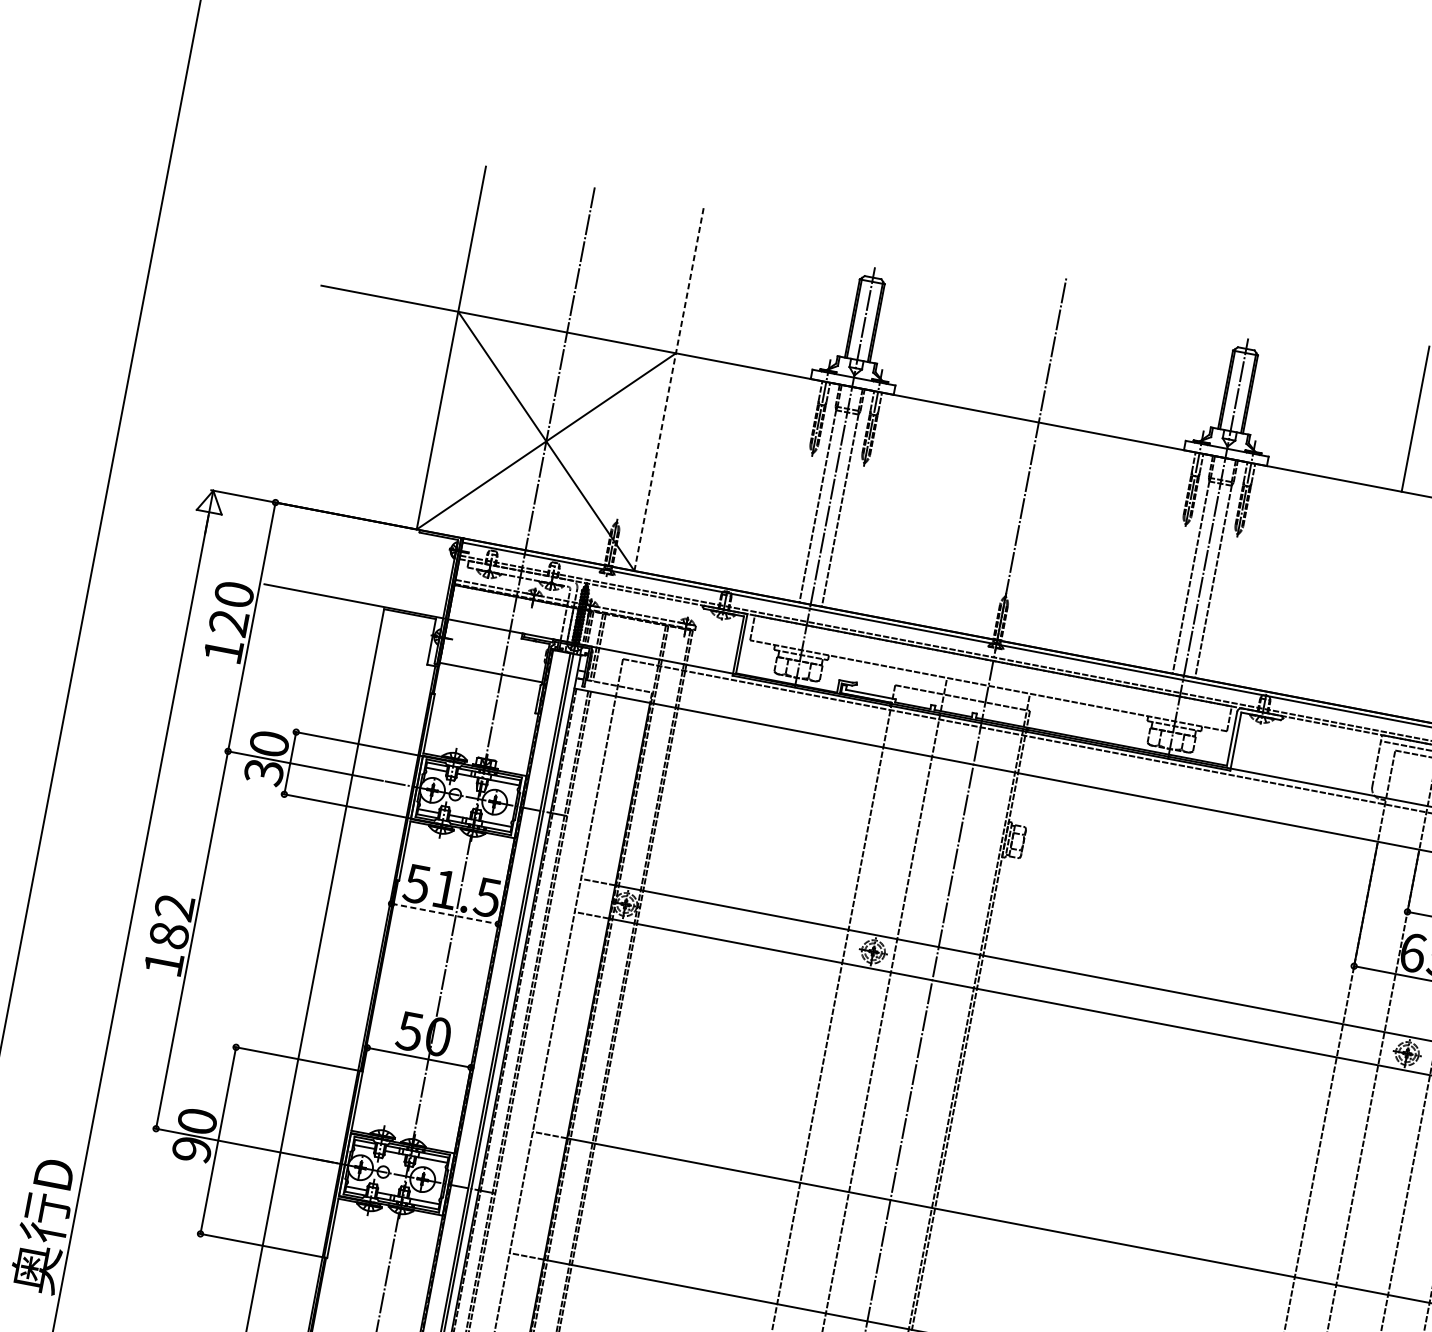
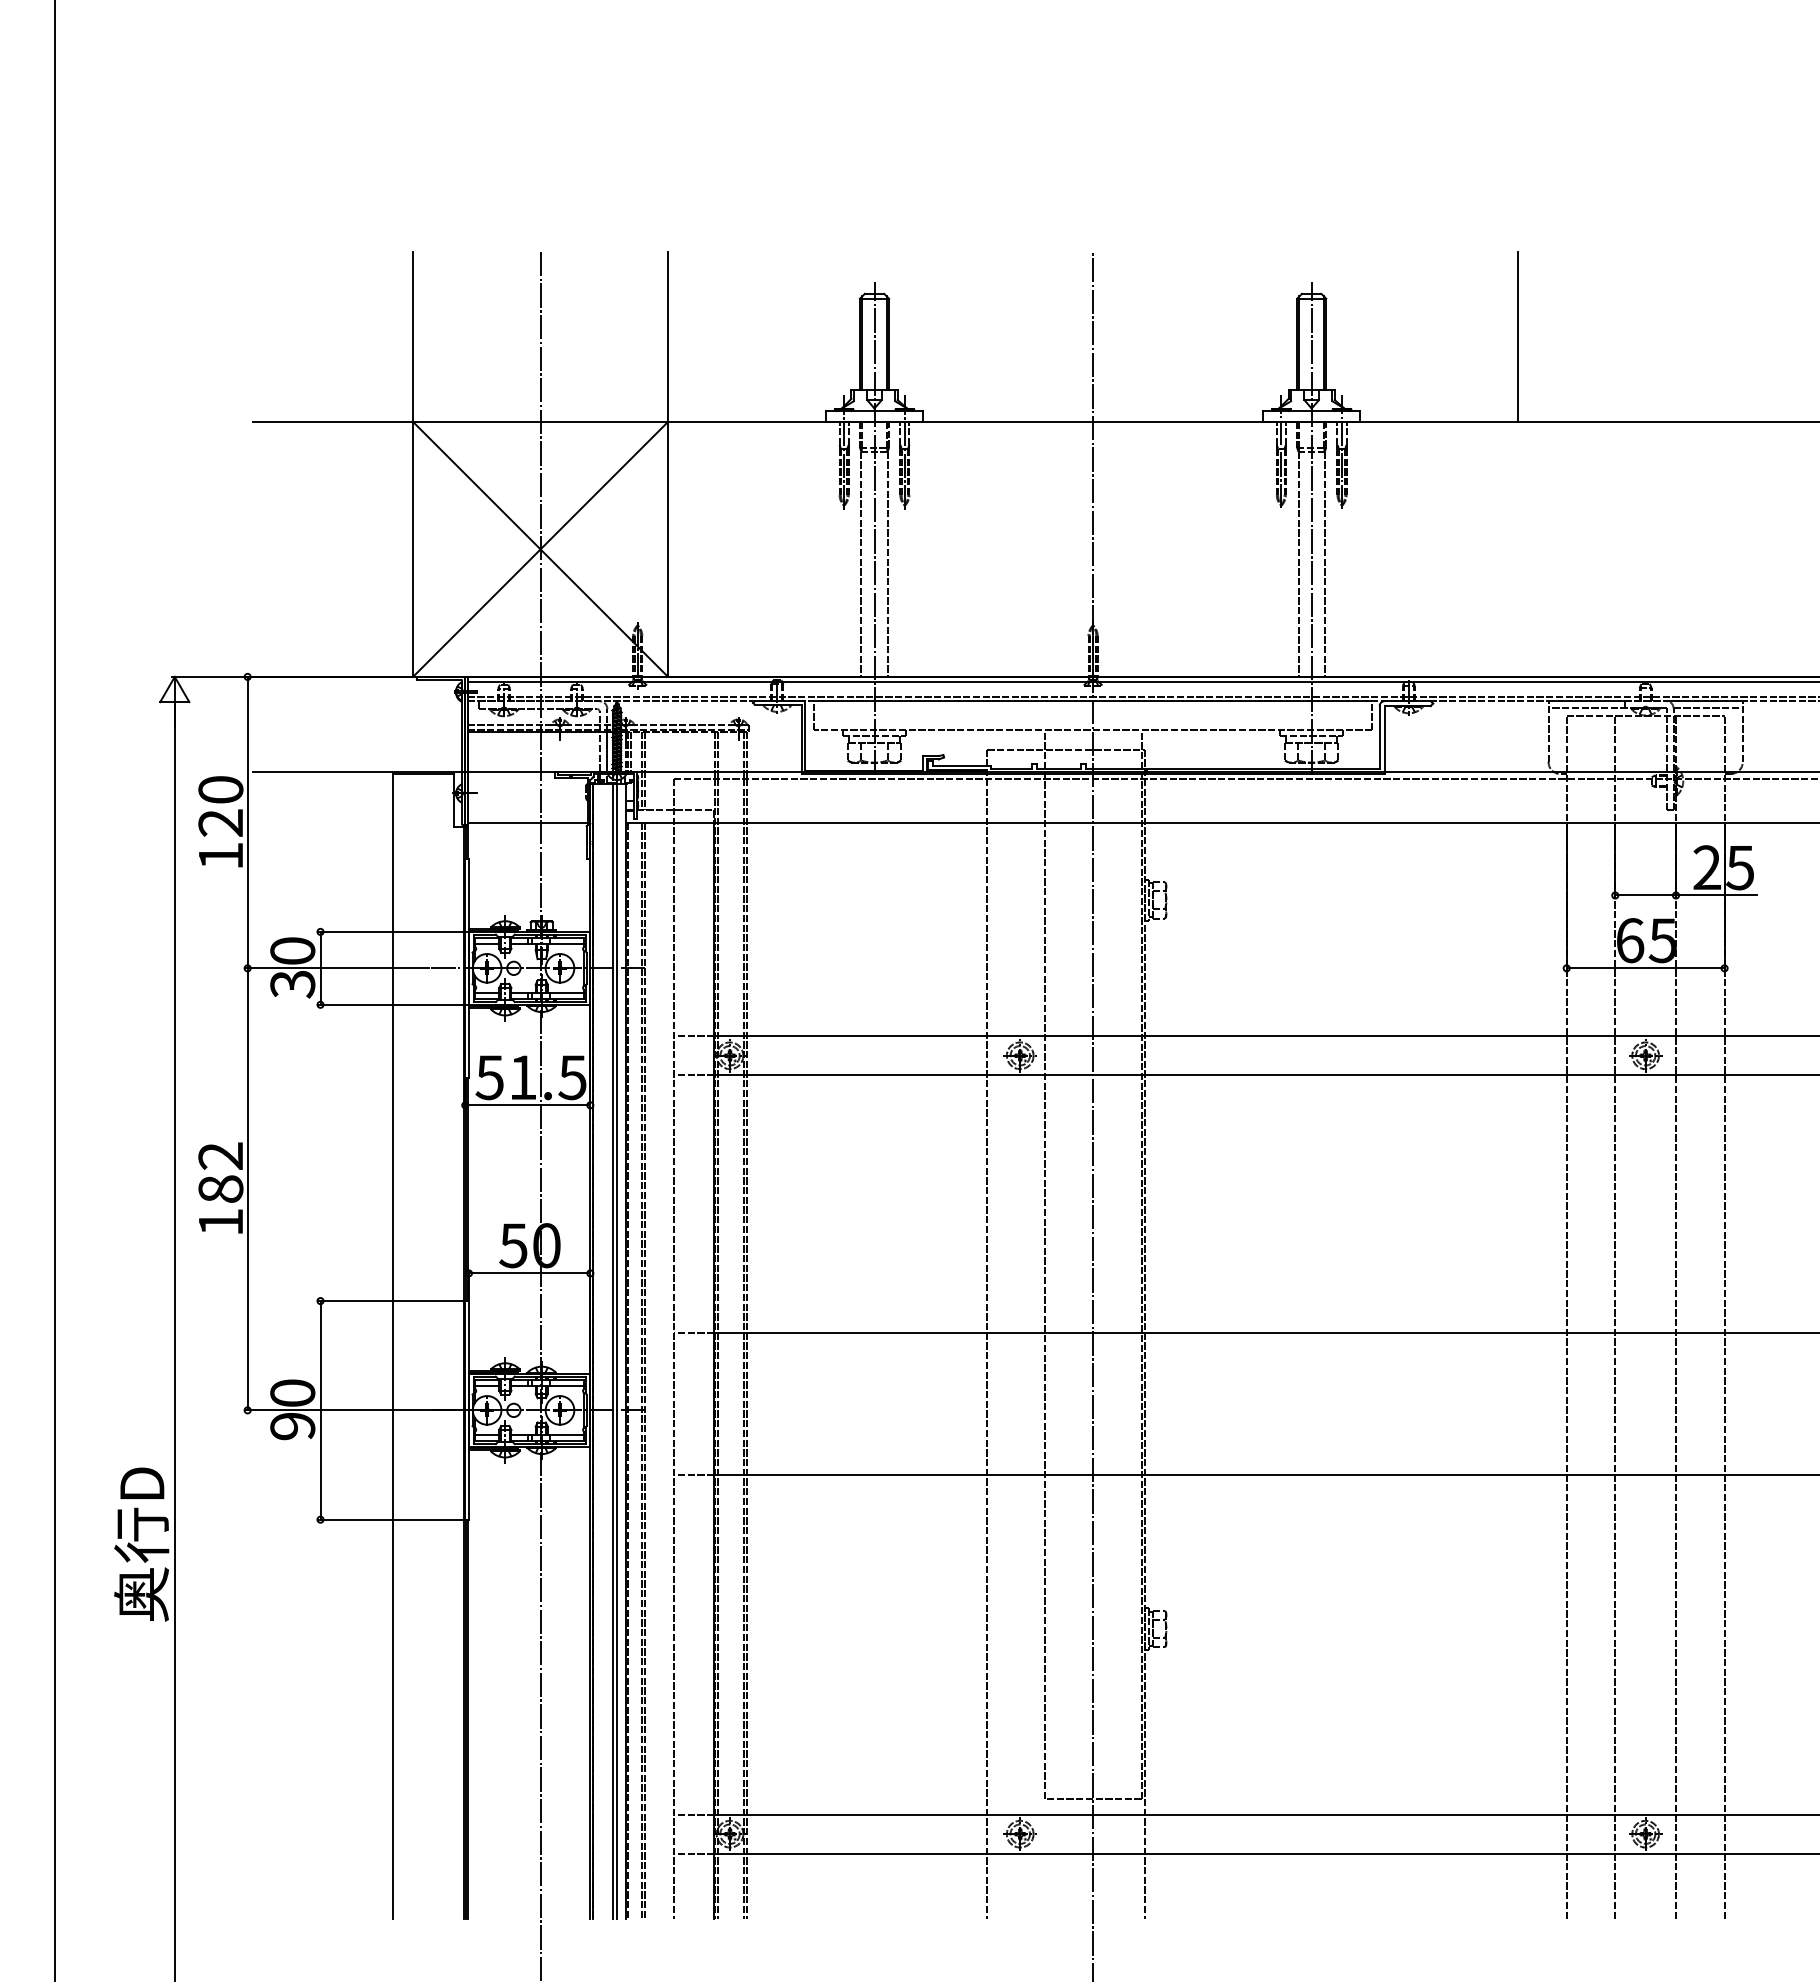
line: (669, 389) -> (668, 464), dashed -> solid
line: (444, 914) -> (527, 1105), dashed -> solid

